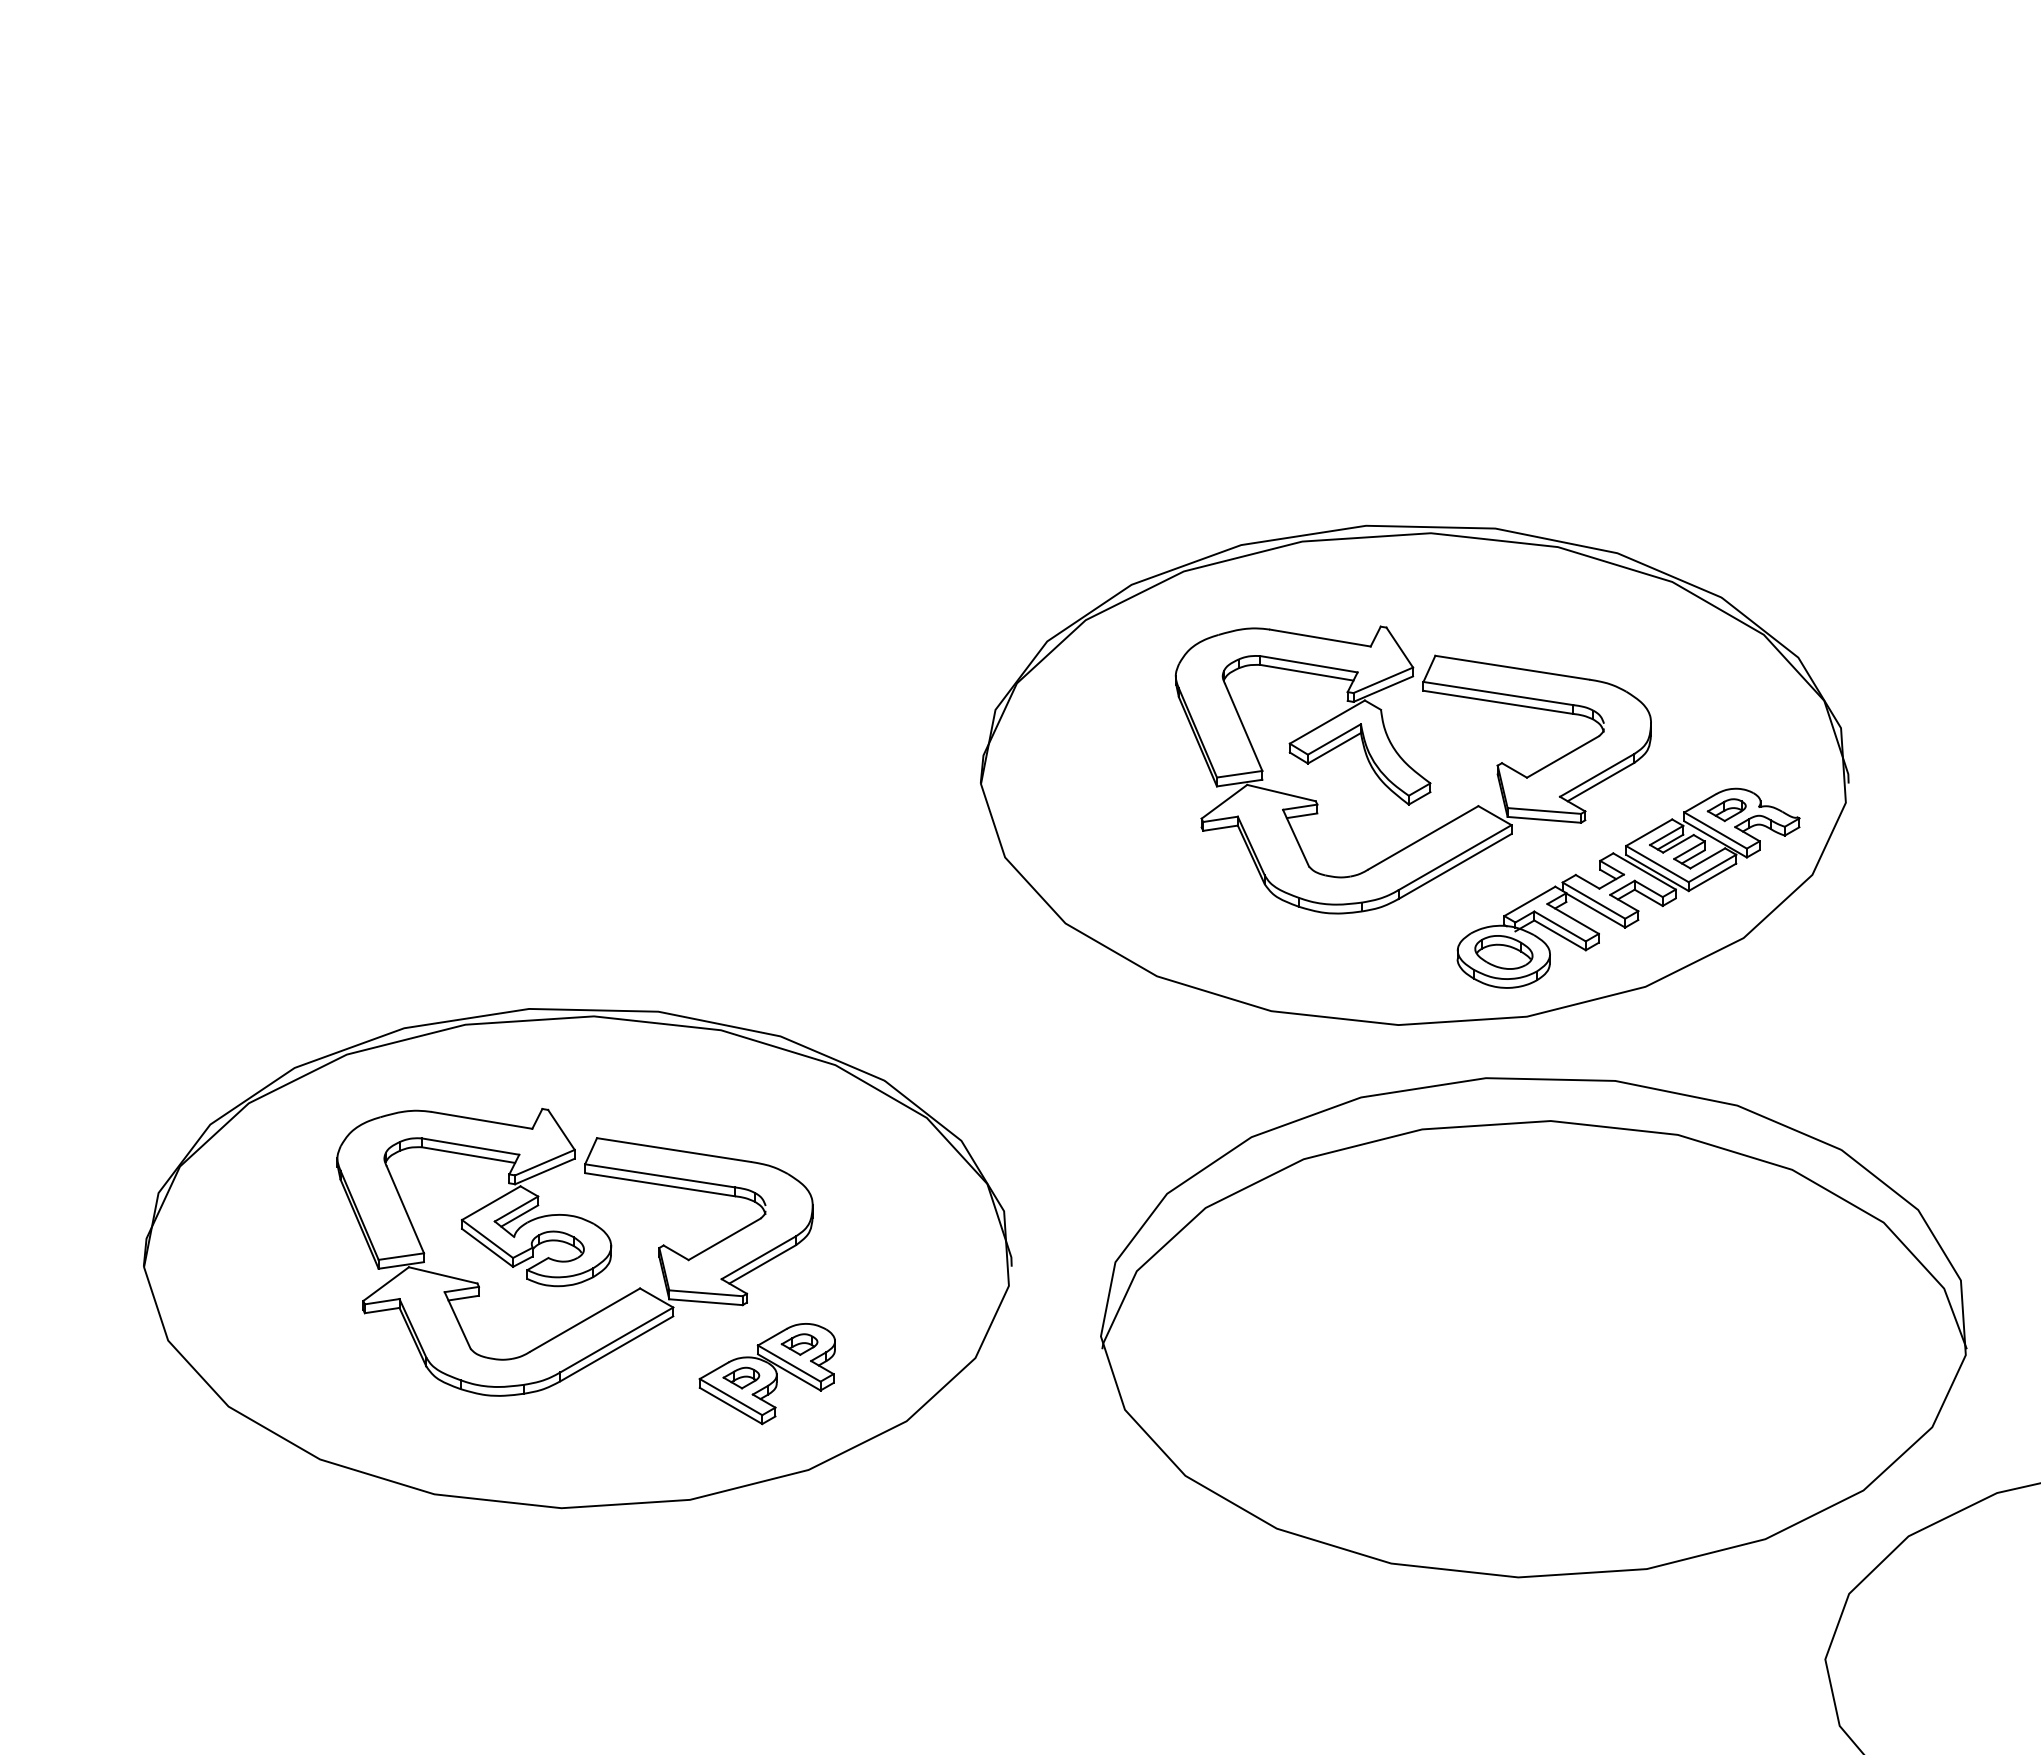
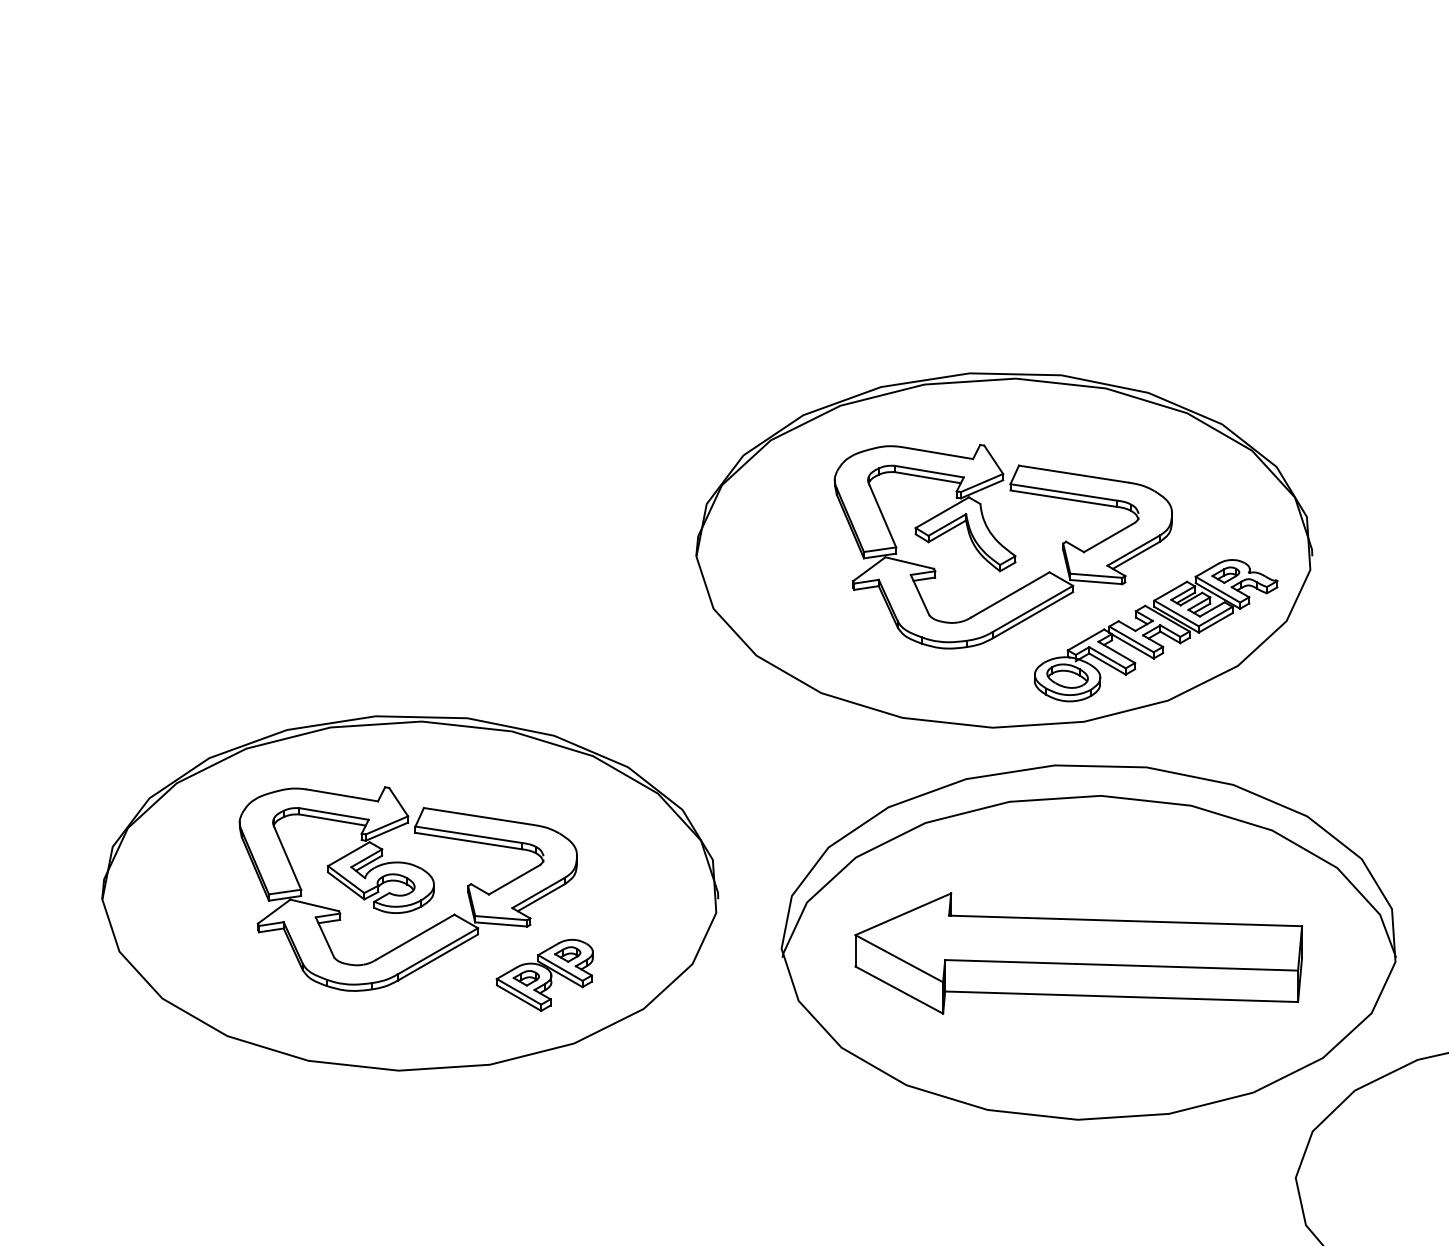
part: (1519, 1342) -> (1078, 953), added

